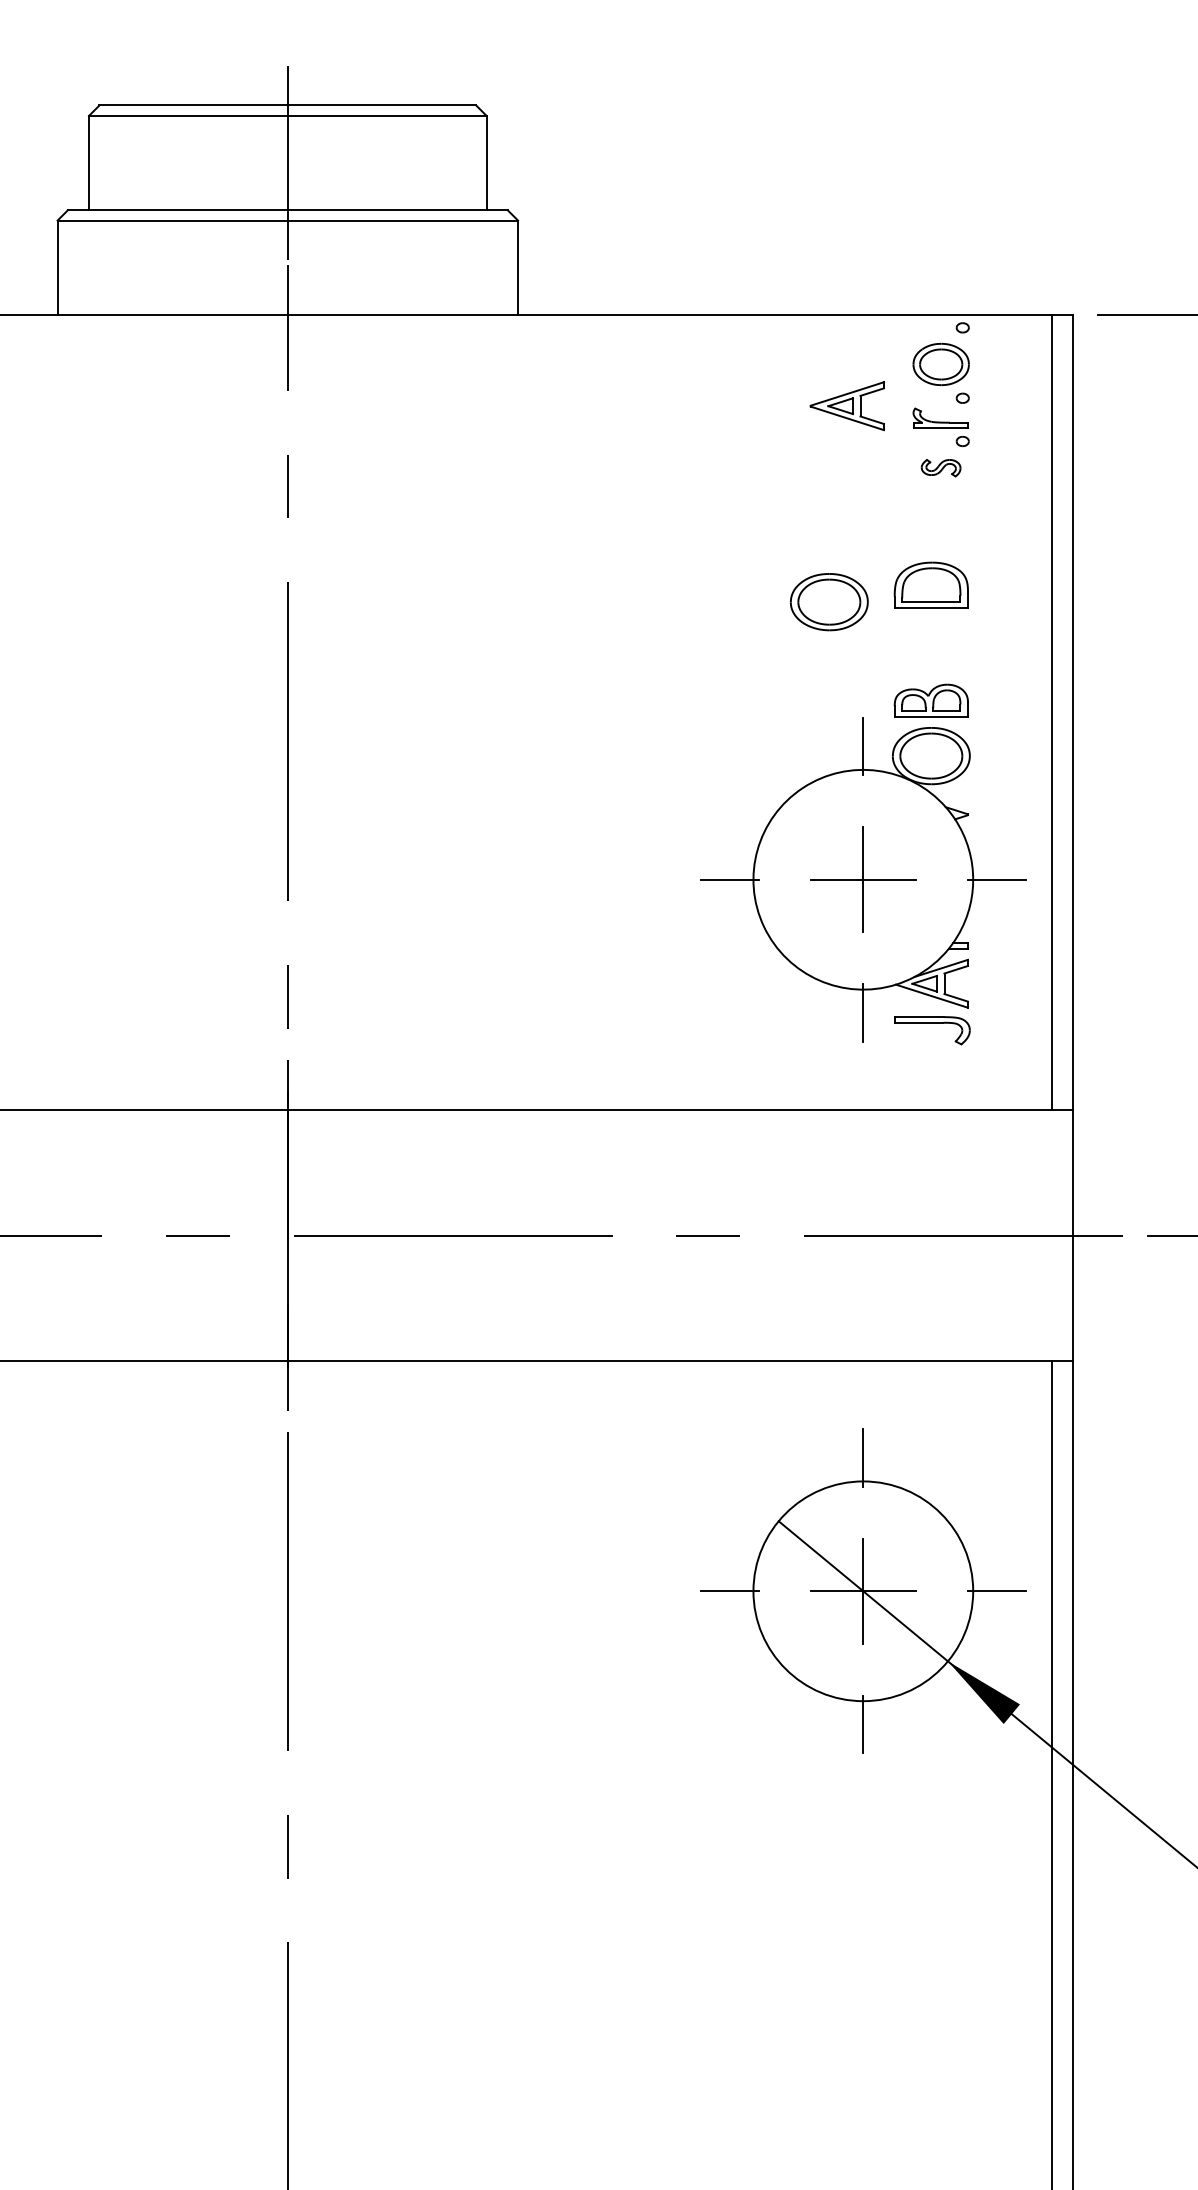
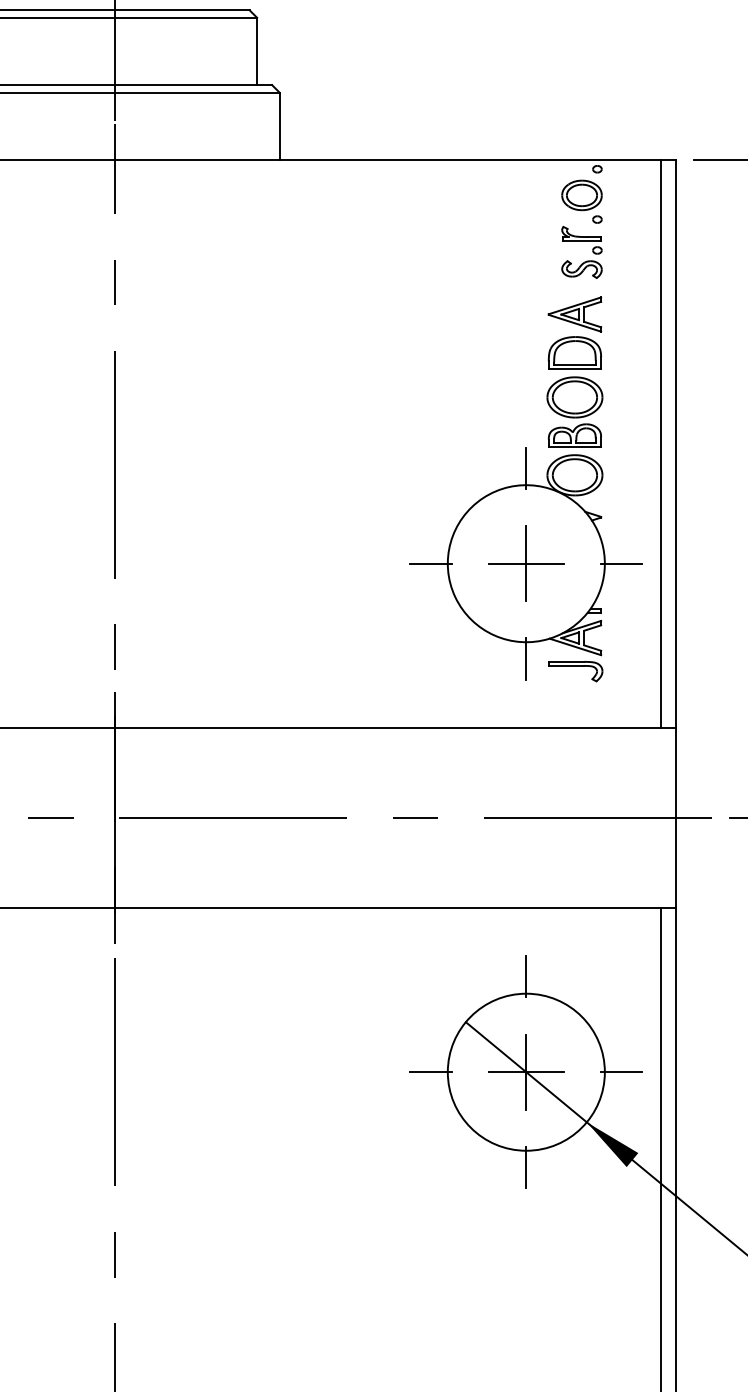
part: (846, 406) -> (574, 314), moved
part: (940, 467) -> (581, 269), size x1.43
part: (829, 602) -> (575, 397), moved

